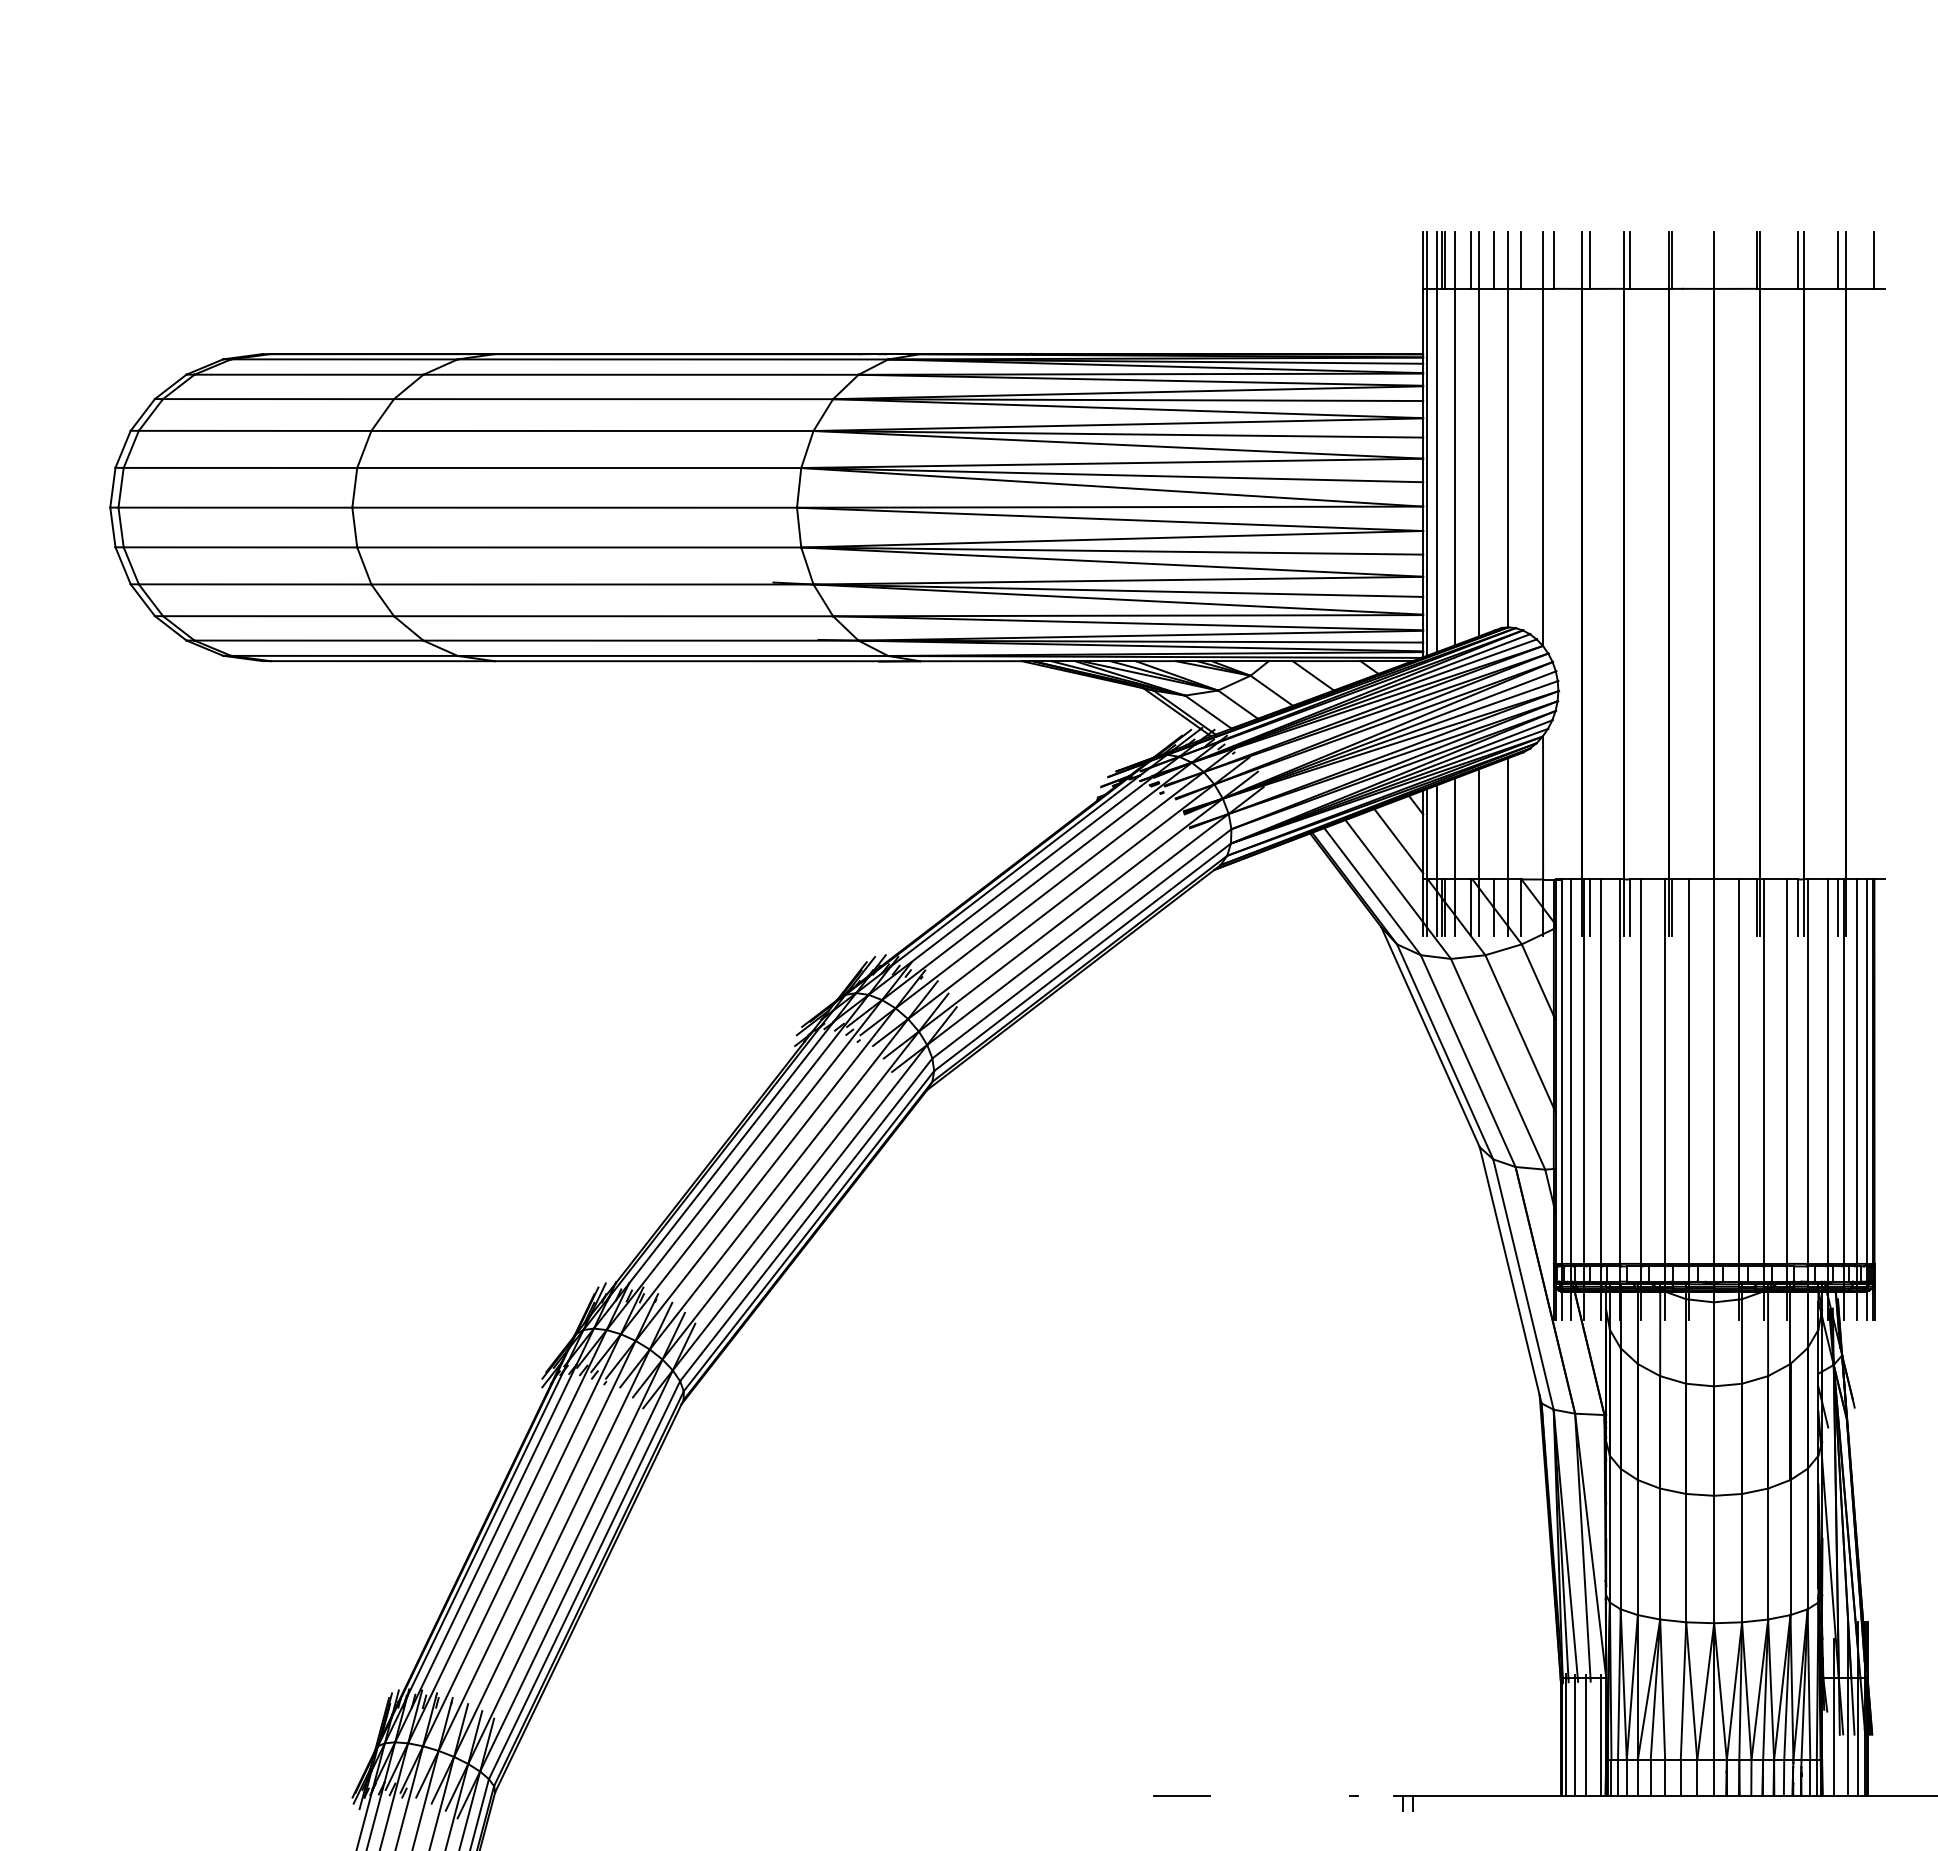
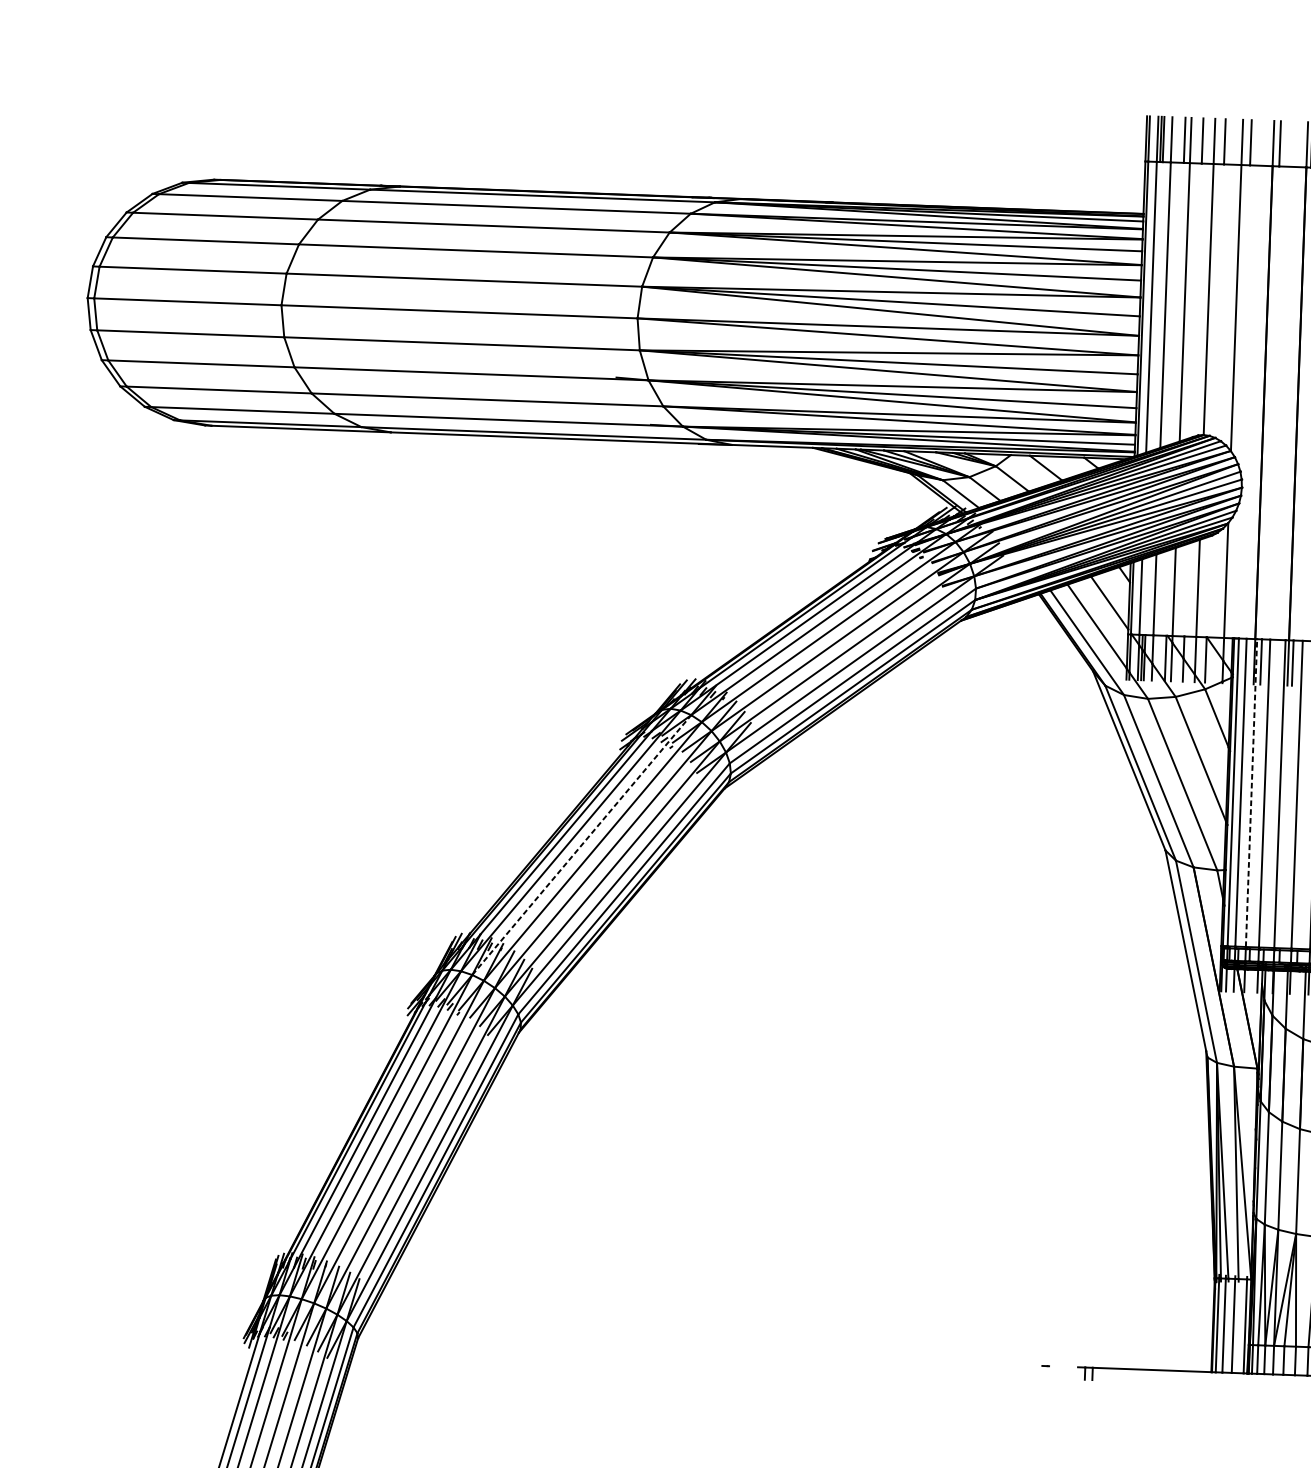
line: (1584, 1071) -> (1251, 792), solid -> dashed
line: (751, 1166) -> (581, 844), solid -> dashed
line: (1181, 1795) -> (907, 1360), removed

